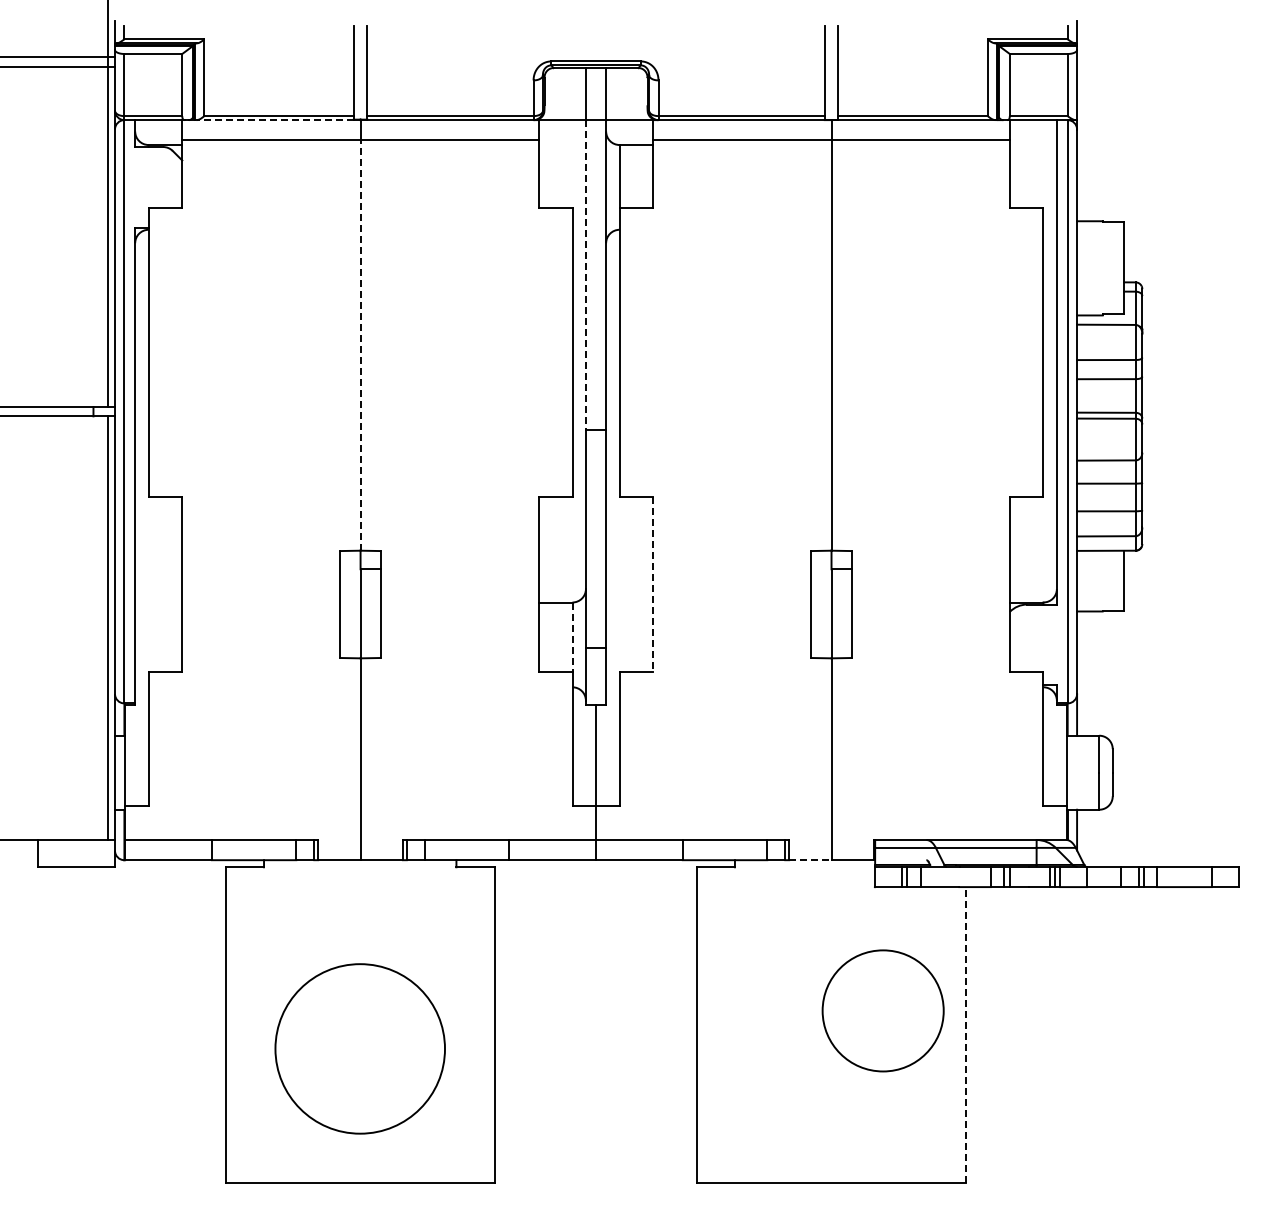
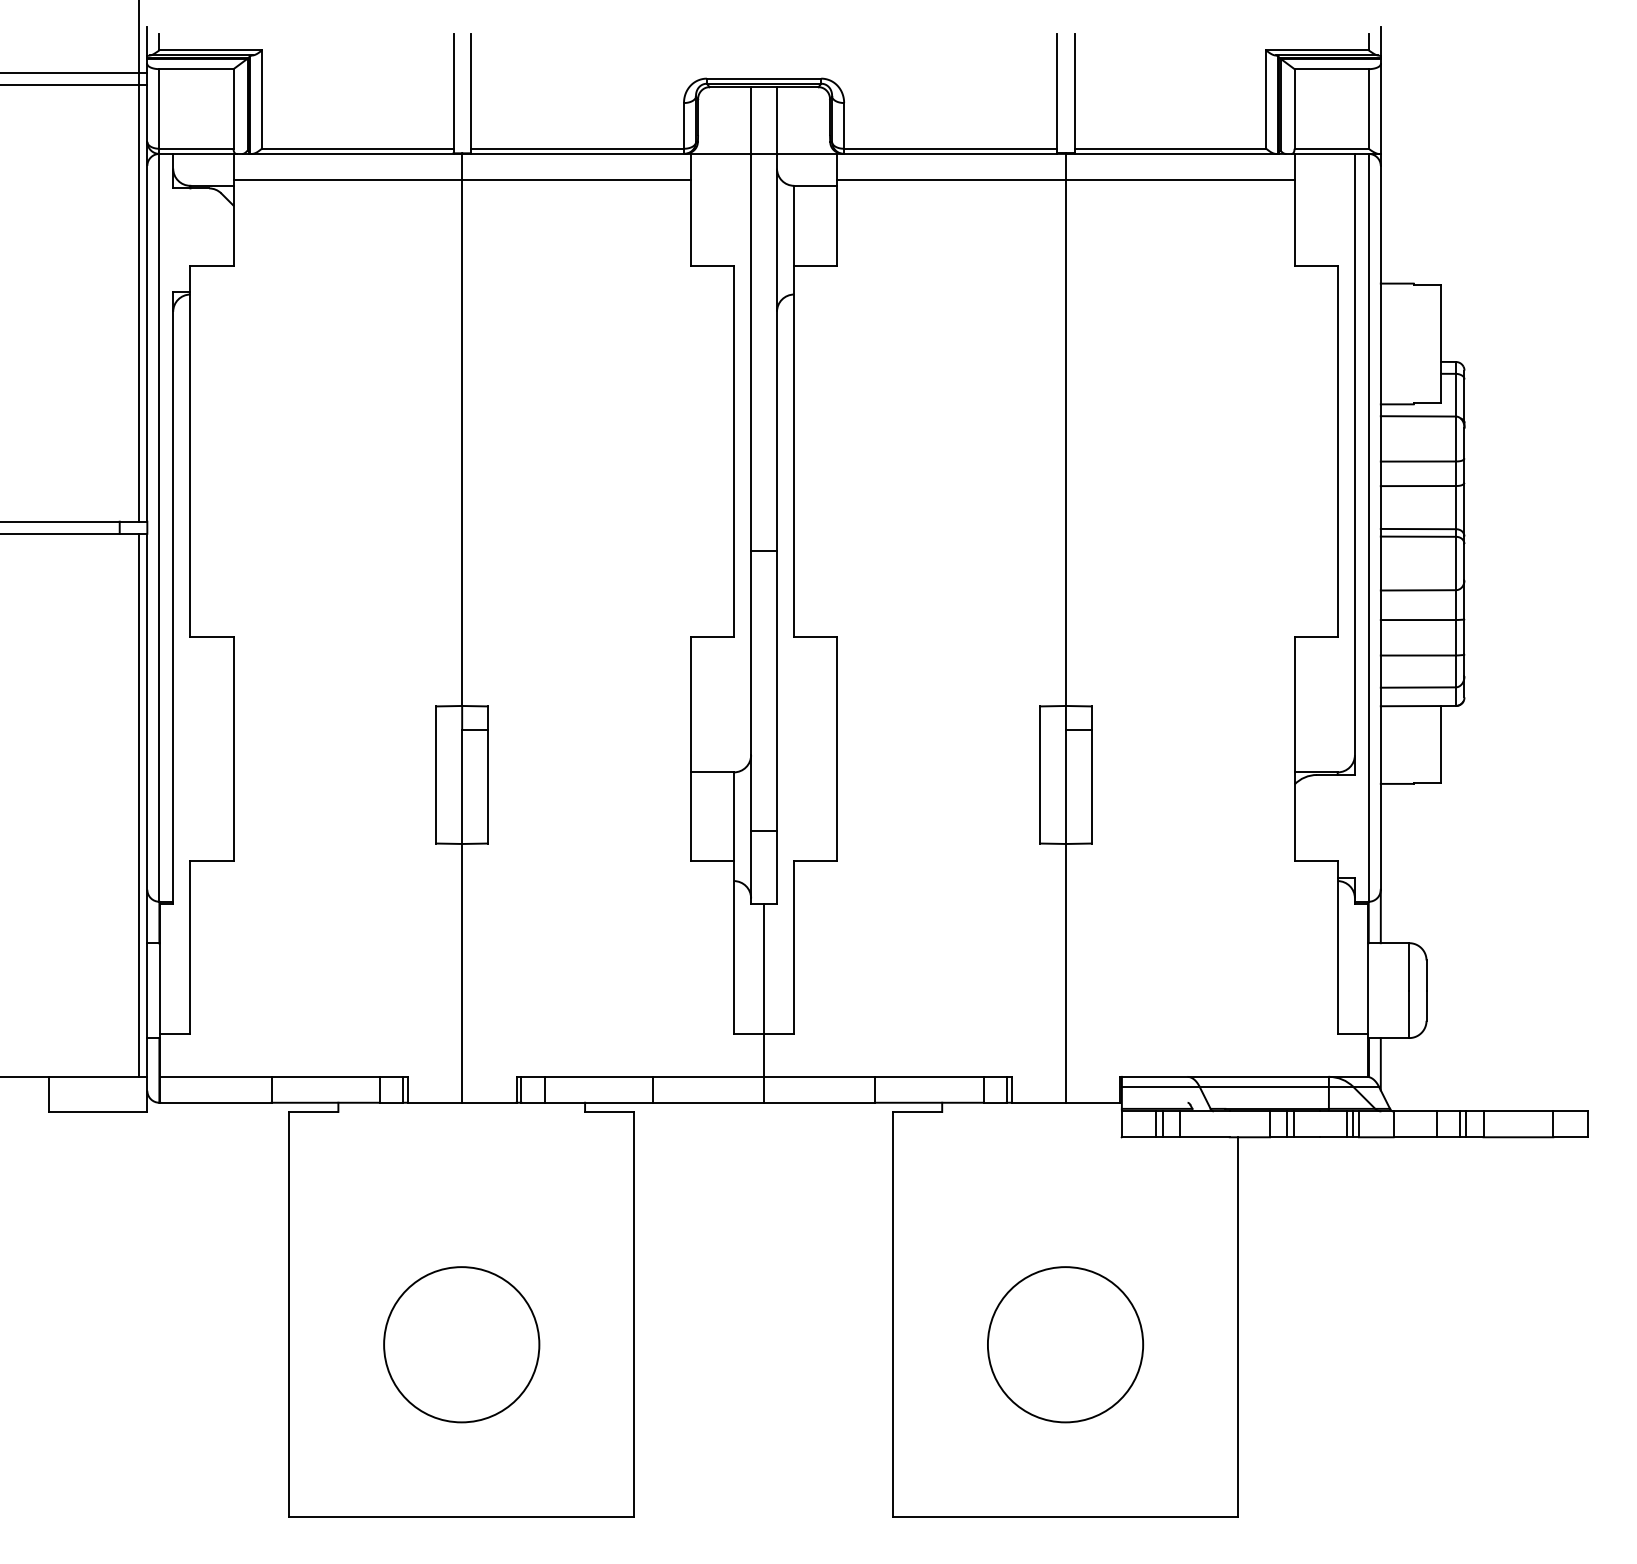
line: (275, 120) -> (353, 154), dashed -> solid
line: (585, 274) -> (750, 351), dashed -> solid
line: (360, 345) -> (462, 442), dashed -> solid
line: (653, 584) -> (837, 749), dashed -> solid
line: (572, 637) -> (733, 817), dashed -> solid
line: (810, 860) -> (1039, 1103), dashed -> solid
circle: (882, 1010) -> (1064, 1344), moved
line: (965, 1034) -> (1237, 1326), dashed -> solid
circle: (359, 1048) -> (460, 1344), size x0.71

